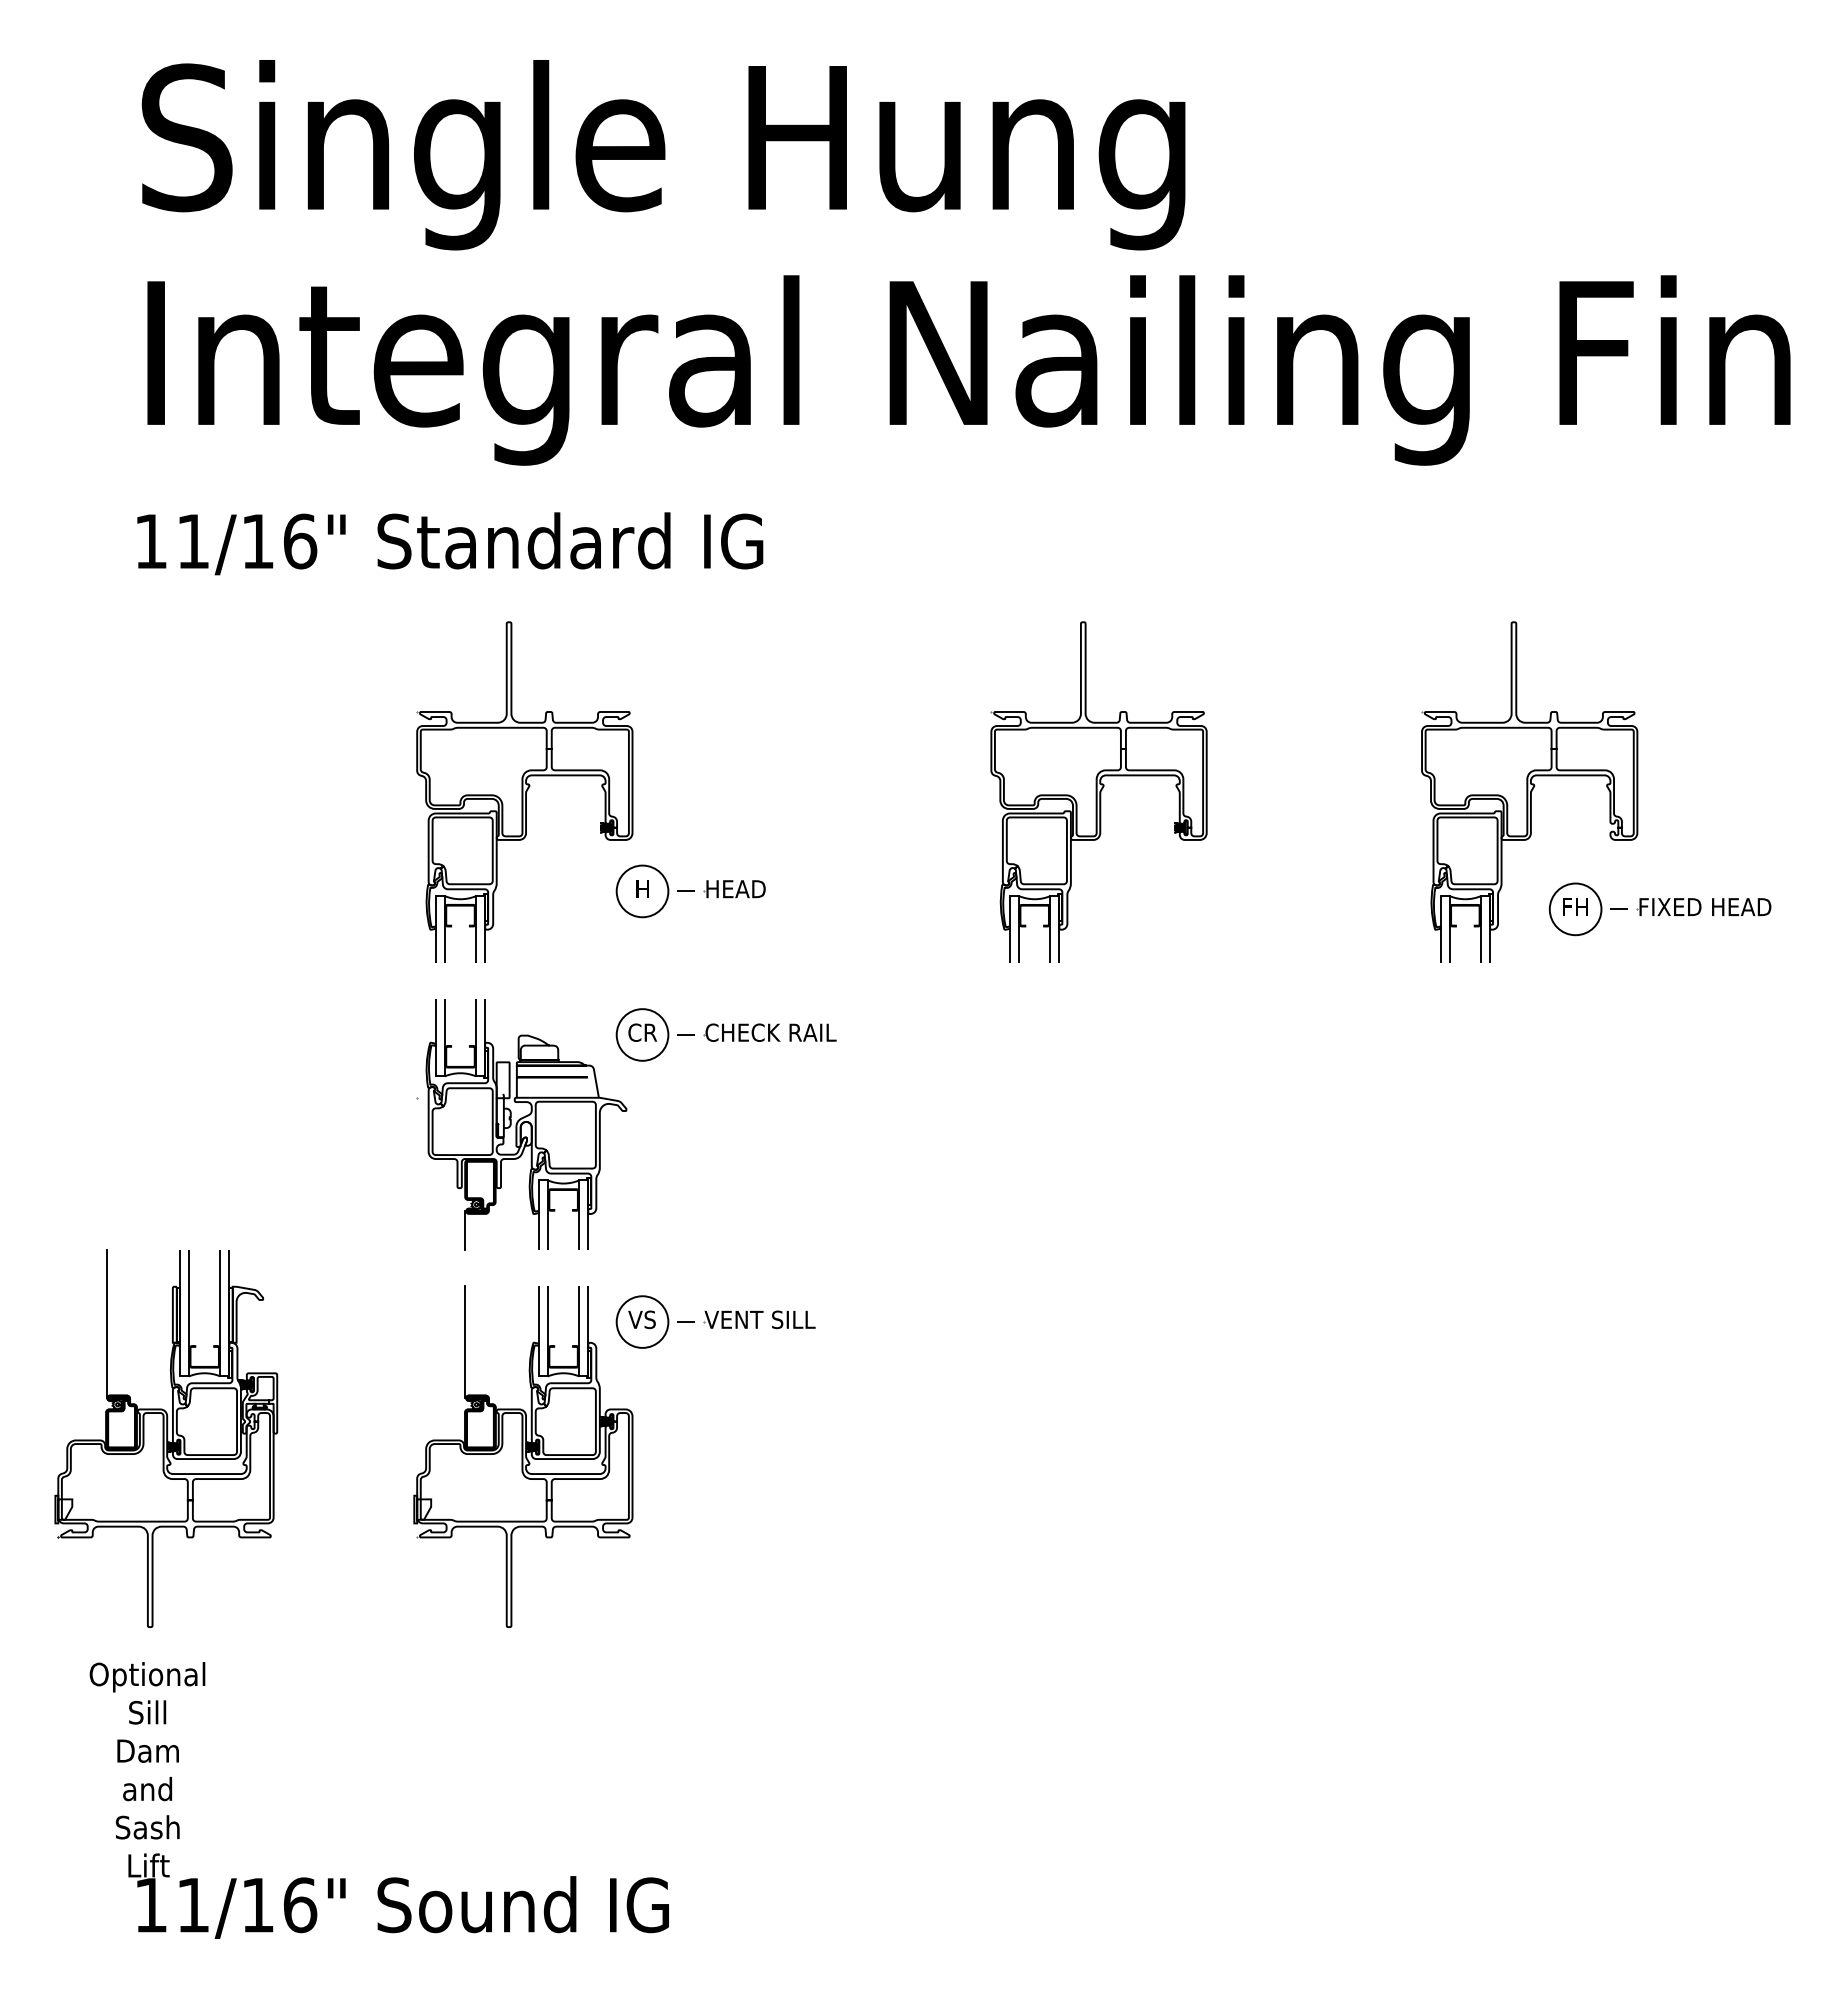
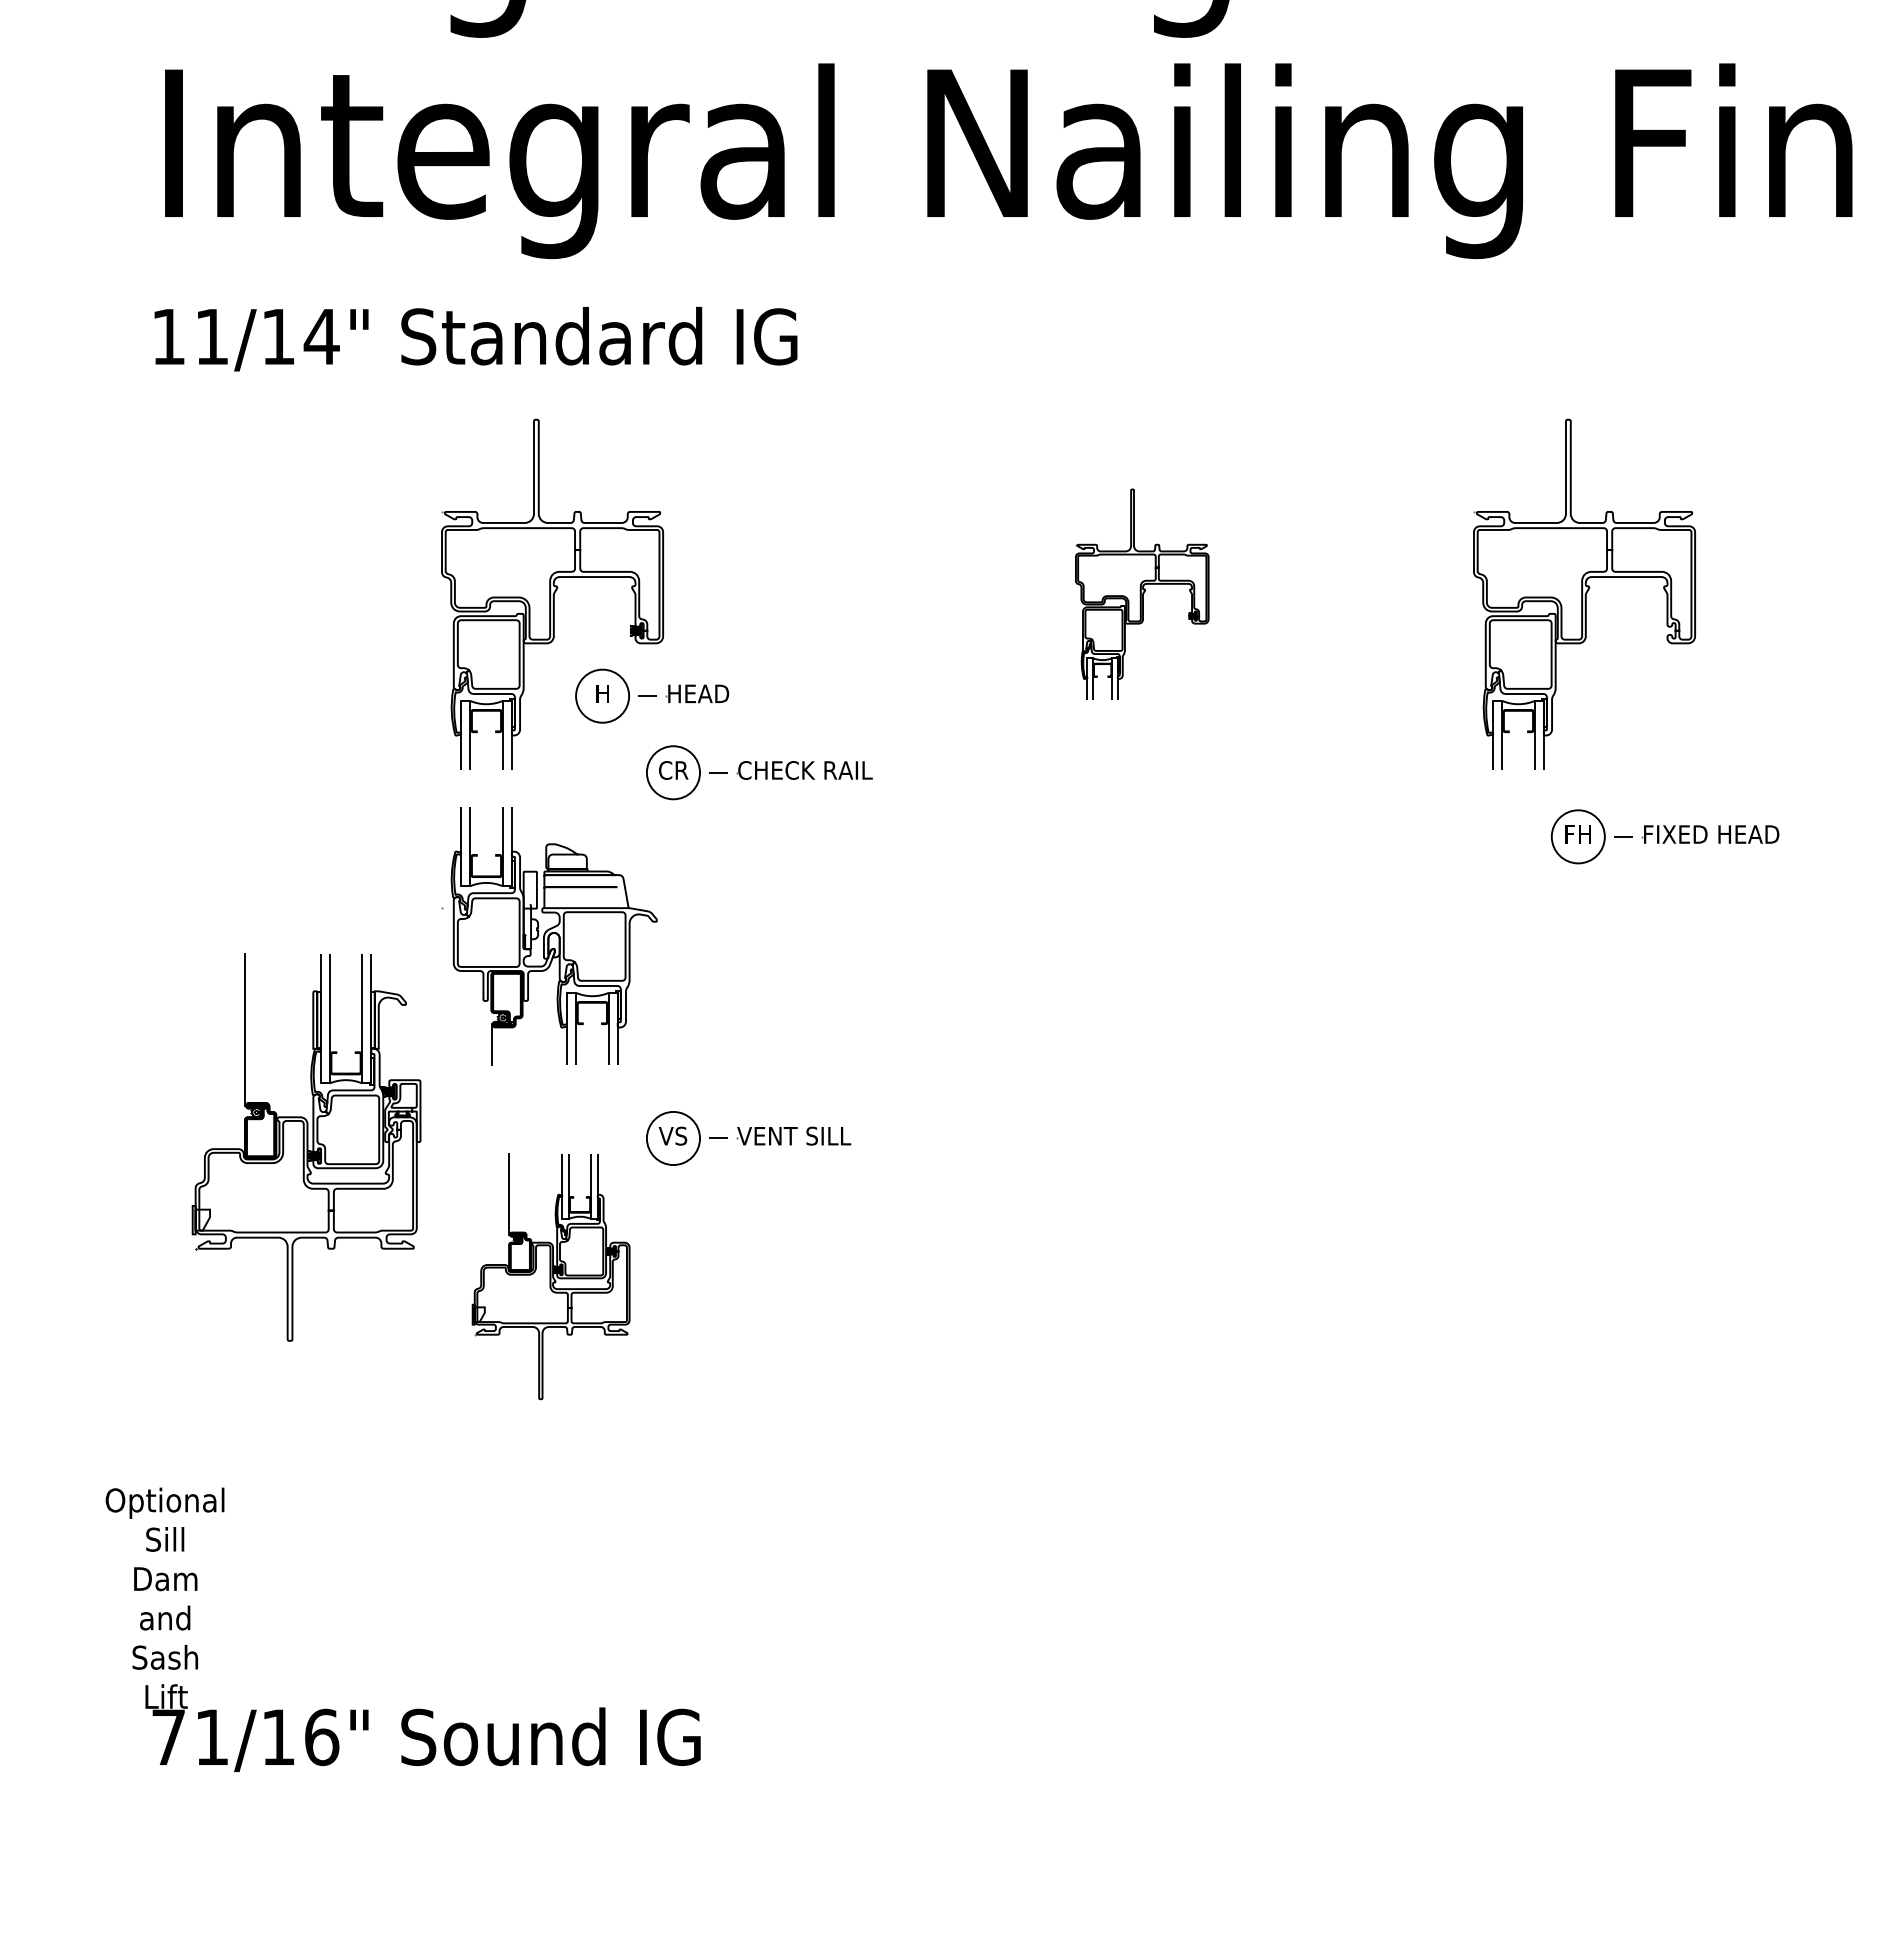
text: (299, 541) -> (321, 336), 11/16" -> 11/14"
part: (1098, 791) -> (1141, 593), size x0.6
part: (690, 891) -> (651, 696), moved
part: (1659, 909) -> (1664, 836), moved
part: (725, 1034) -> (758, 772), moved
part: (166, 1438) -> (306, 1147), moved
part: (523, 1456) -> (551, 1276), size x0.7
text: (150, 1905) -> (168, 1737), 11/16" -> 71/16"

